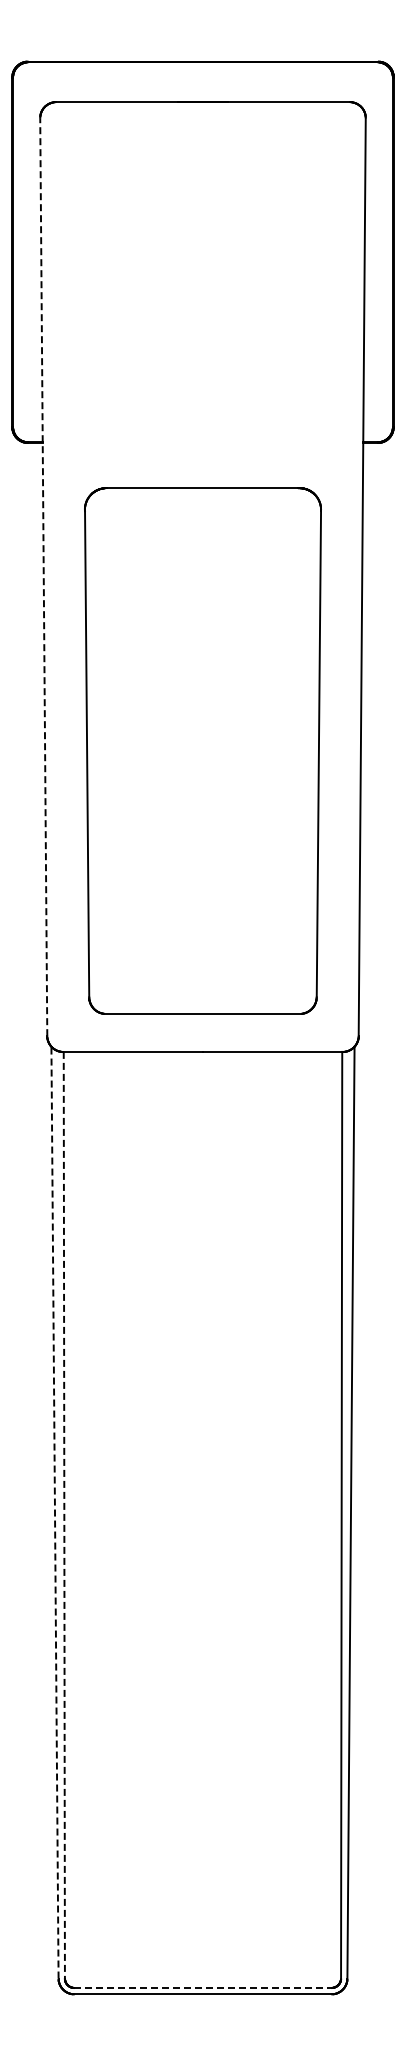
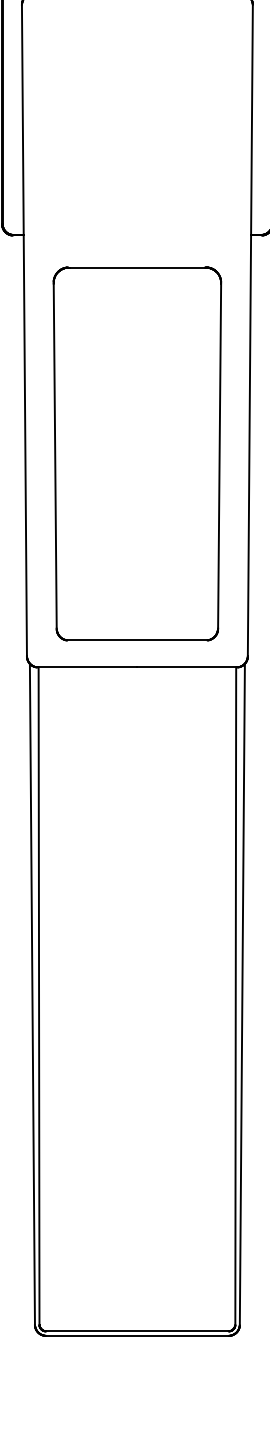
line: (43, 577) -> (24, 330), dashed -> solid
line: (55, 1512) -> (32, 994), dashed -> solid
line: (64, 1515) -> (39, 996), dashed -> solid
line: (202, 1987) -> (137, 1331), dashed -> solid

